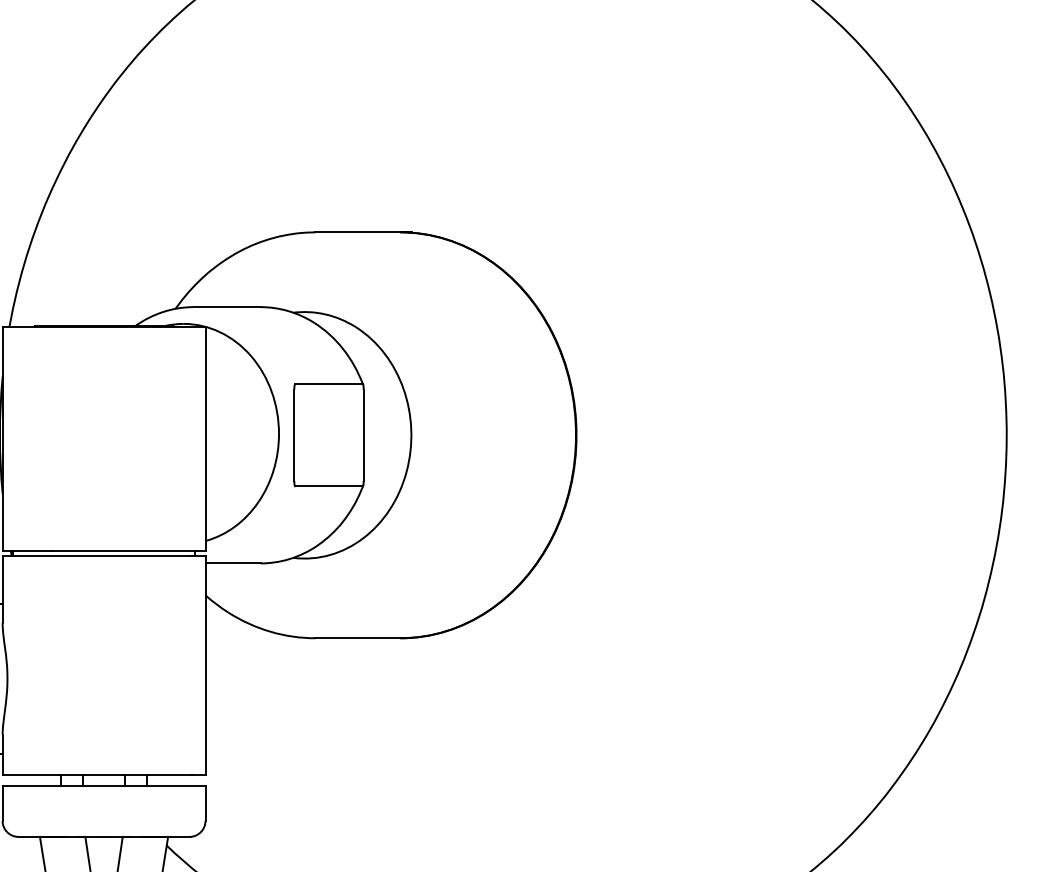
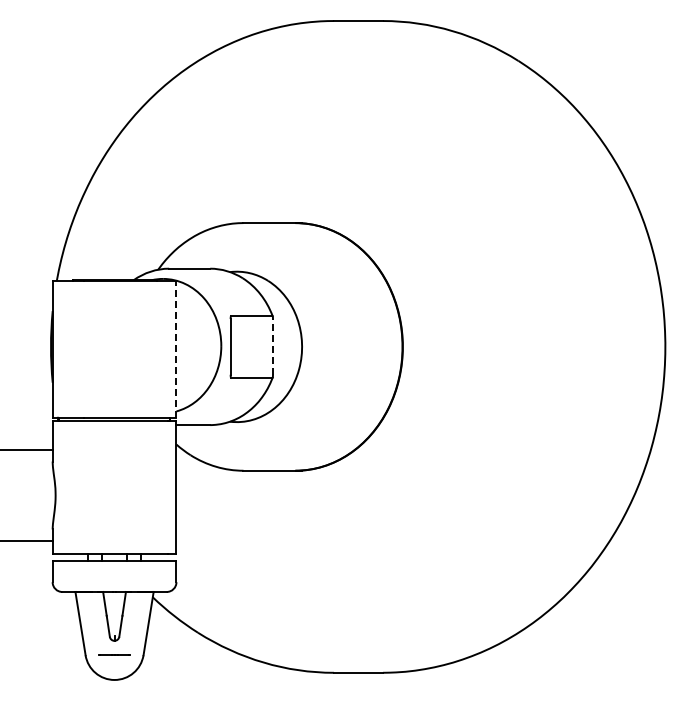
line: (364, 434) -> (273, 346), solid -> dashed
line: (205, 437) -> (176, 348), solid -> dashed

